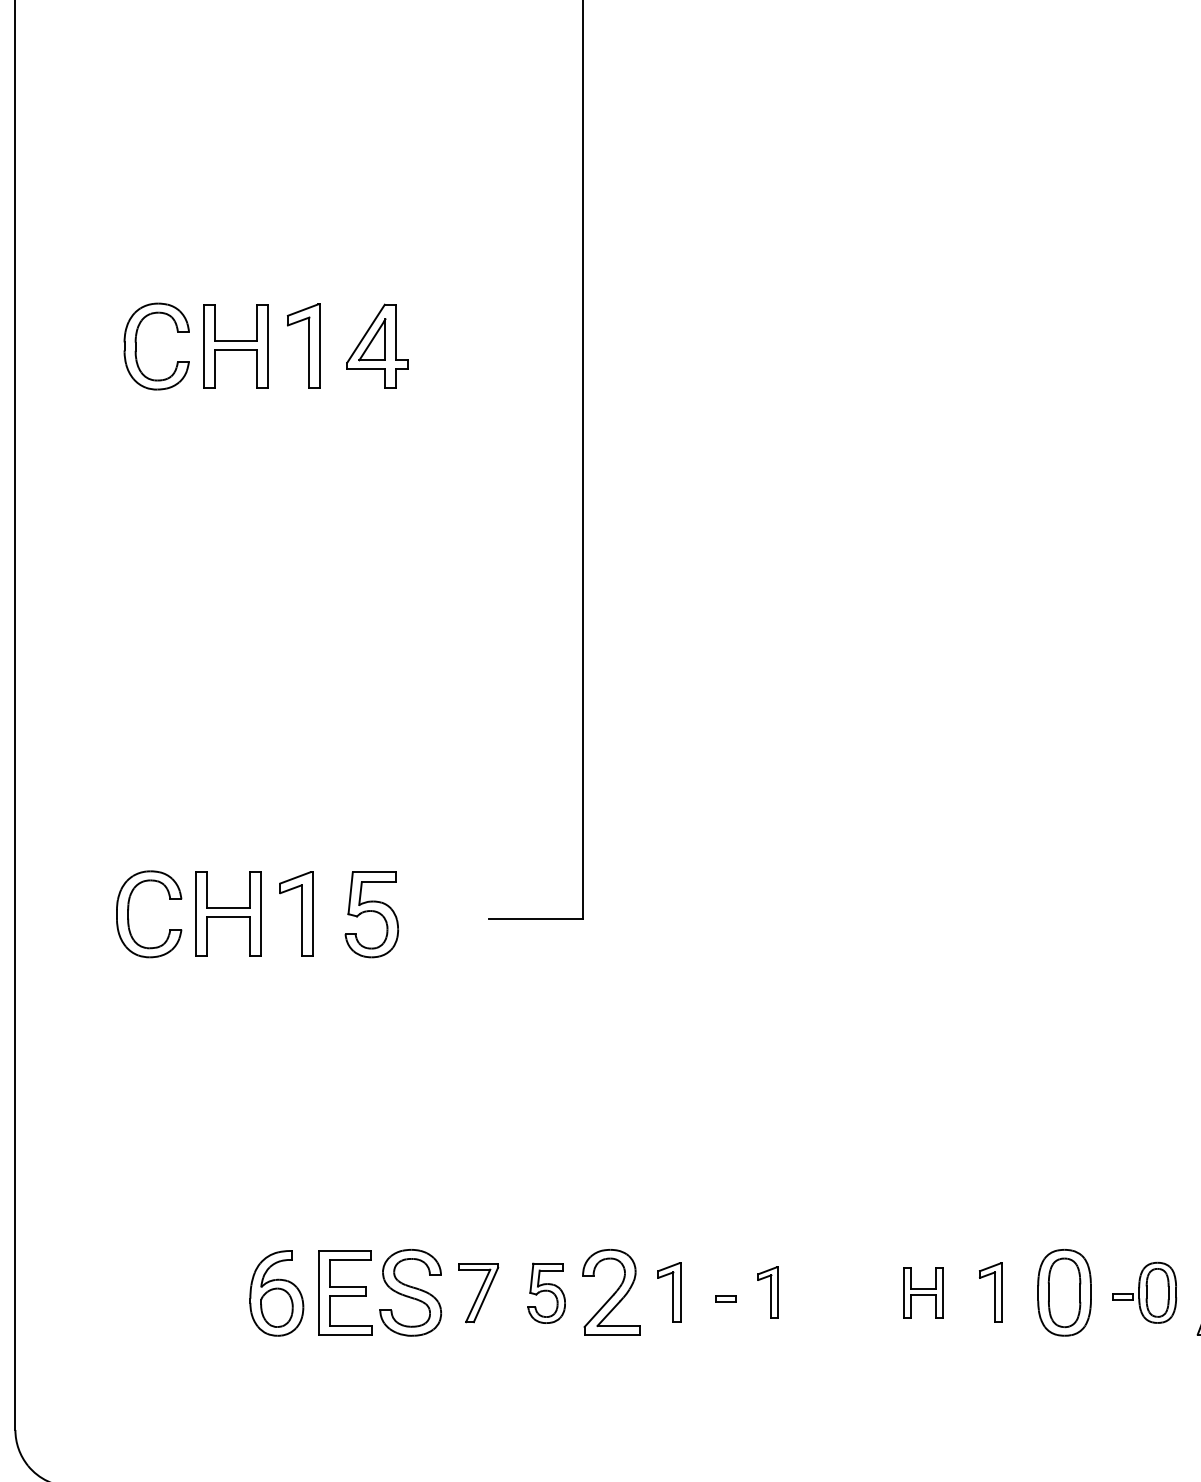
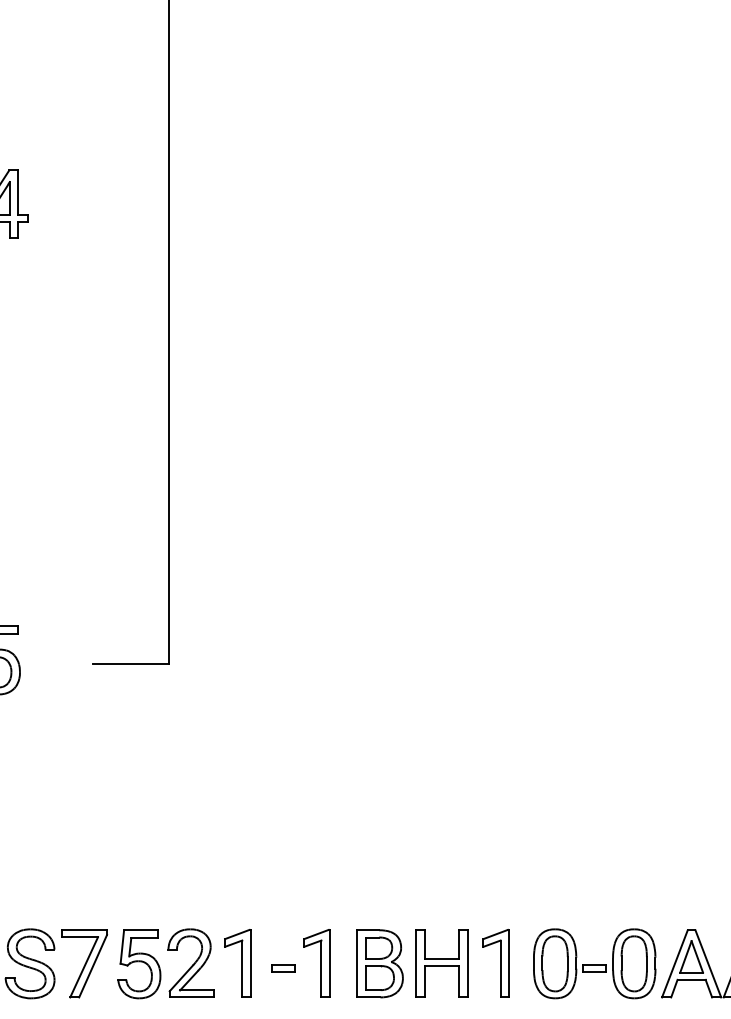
part: (478, 1292) -> (84, 963), size x1.43
part: (669, 1292) -> (237, 963), size x1.43
part: (767, 1292) -> (316, 963), size x1.67
part: (846, 1292) -> (380, 963), added
part: (923, 1292) -> (441, 963), size x1.67
part: (990, 1292) -> (495, 963), size x1.43
part: (1144, 1292) -> (619, 963), size x1.43
part: (546, 1293) -> (139, 964), size x1.43
part: (725, 1298) -> (282, 968), size x1.43

